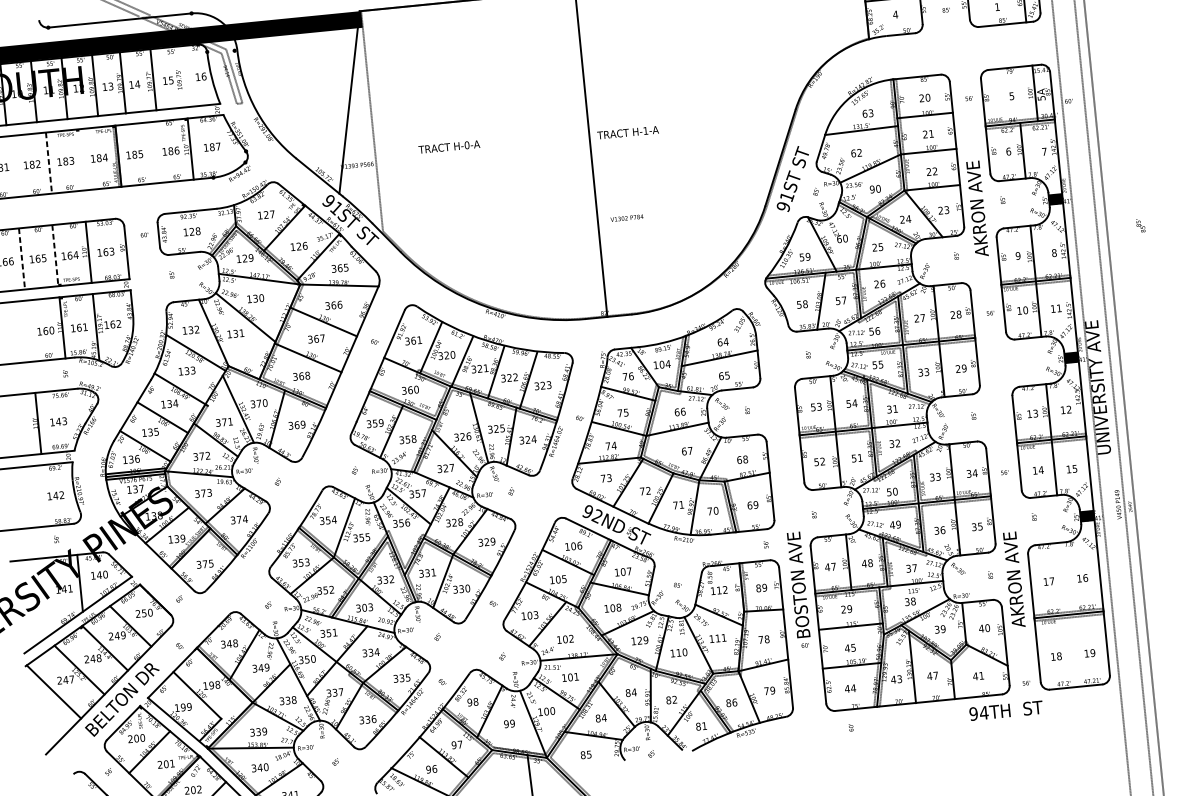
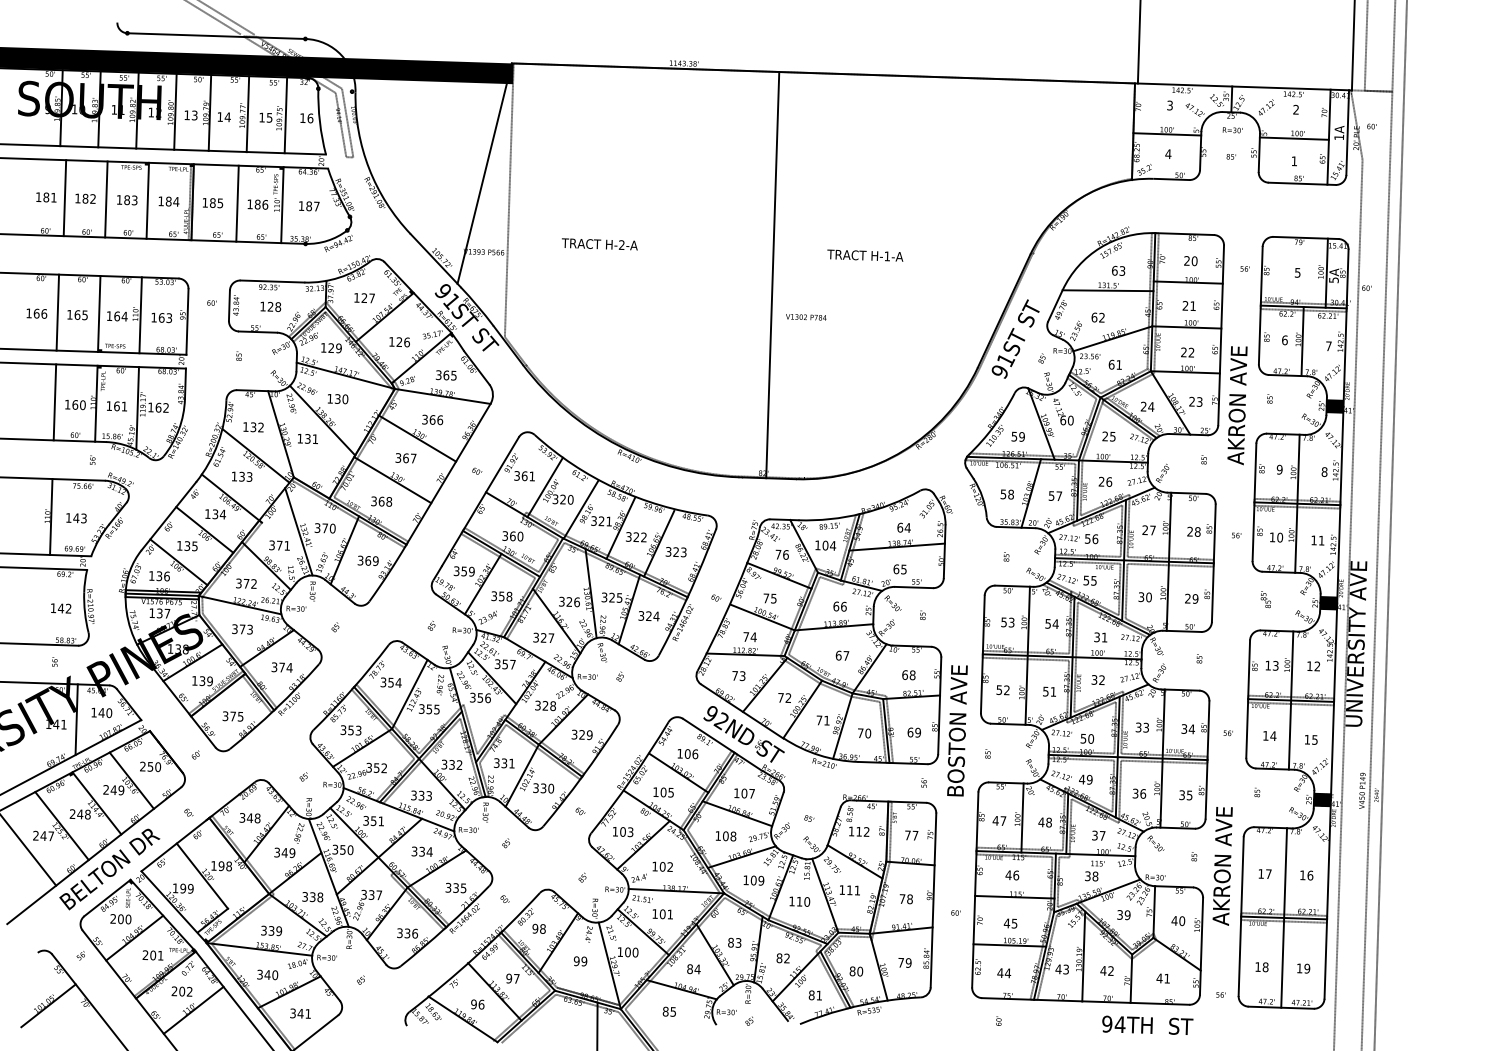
line: (183, 76) -> (285, 115), added
text: (628, 132) -> (865, 255), moved
text: (466, 145) -> (621, 245), H-0-A -> H-2-A
line: (154, 152) -> (237, 203), added
line: (82, 159) -> (147, 200), added
line: (49, 163) -> (106, 199), dashed -> solid
line: (15, 166) -> (64, 198), added
text: (875, 188) -> (1115, 364), 90 -> 61
text: (627, 218) -> (806, 317), moved
text: (1140, 225) -> (1265, 599), moved
line: (55, 255) -> (99, 313), dashed -> solid
line: (21, 258) -> (57, 312), dashed -> solid
line: (28, 331) -> (54, 402), added
text: (926, 372) -> (1148, 597), 33 -> 30
text: (798, 584) -> (957, 730), moved
text: (761, 588) -> (911, 835), 89 -> 77
text: (364, 607) -> (421, 795), 303 -> 333
text: (846, 609) -> (1012, 875), 29 -> 46
line: (1069, 614) -> (1284, 917), added
text: (639, 640) -> (753, 880), 129 -> 109
text: (935, 675) -> (1110, 970), 47 -> 42
text: (634, 692) -> (738, 942), 84 -> 83
text: (735, 702) -> (860, 971), 86 -> 80
text: (1005, 709) -> (1147, 1024), moved

